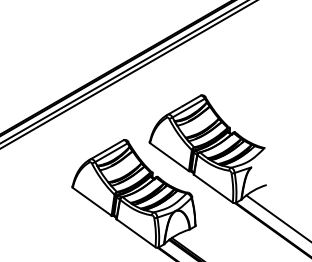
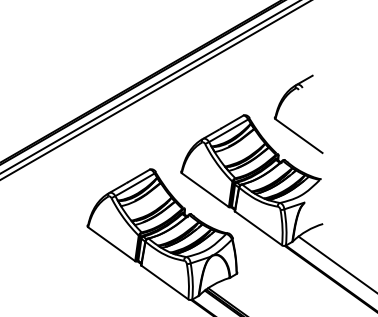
part: (239, 106) -> (290, 128), added

